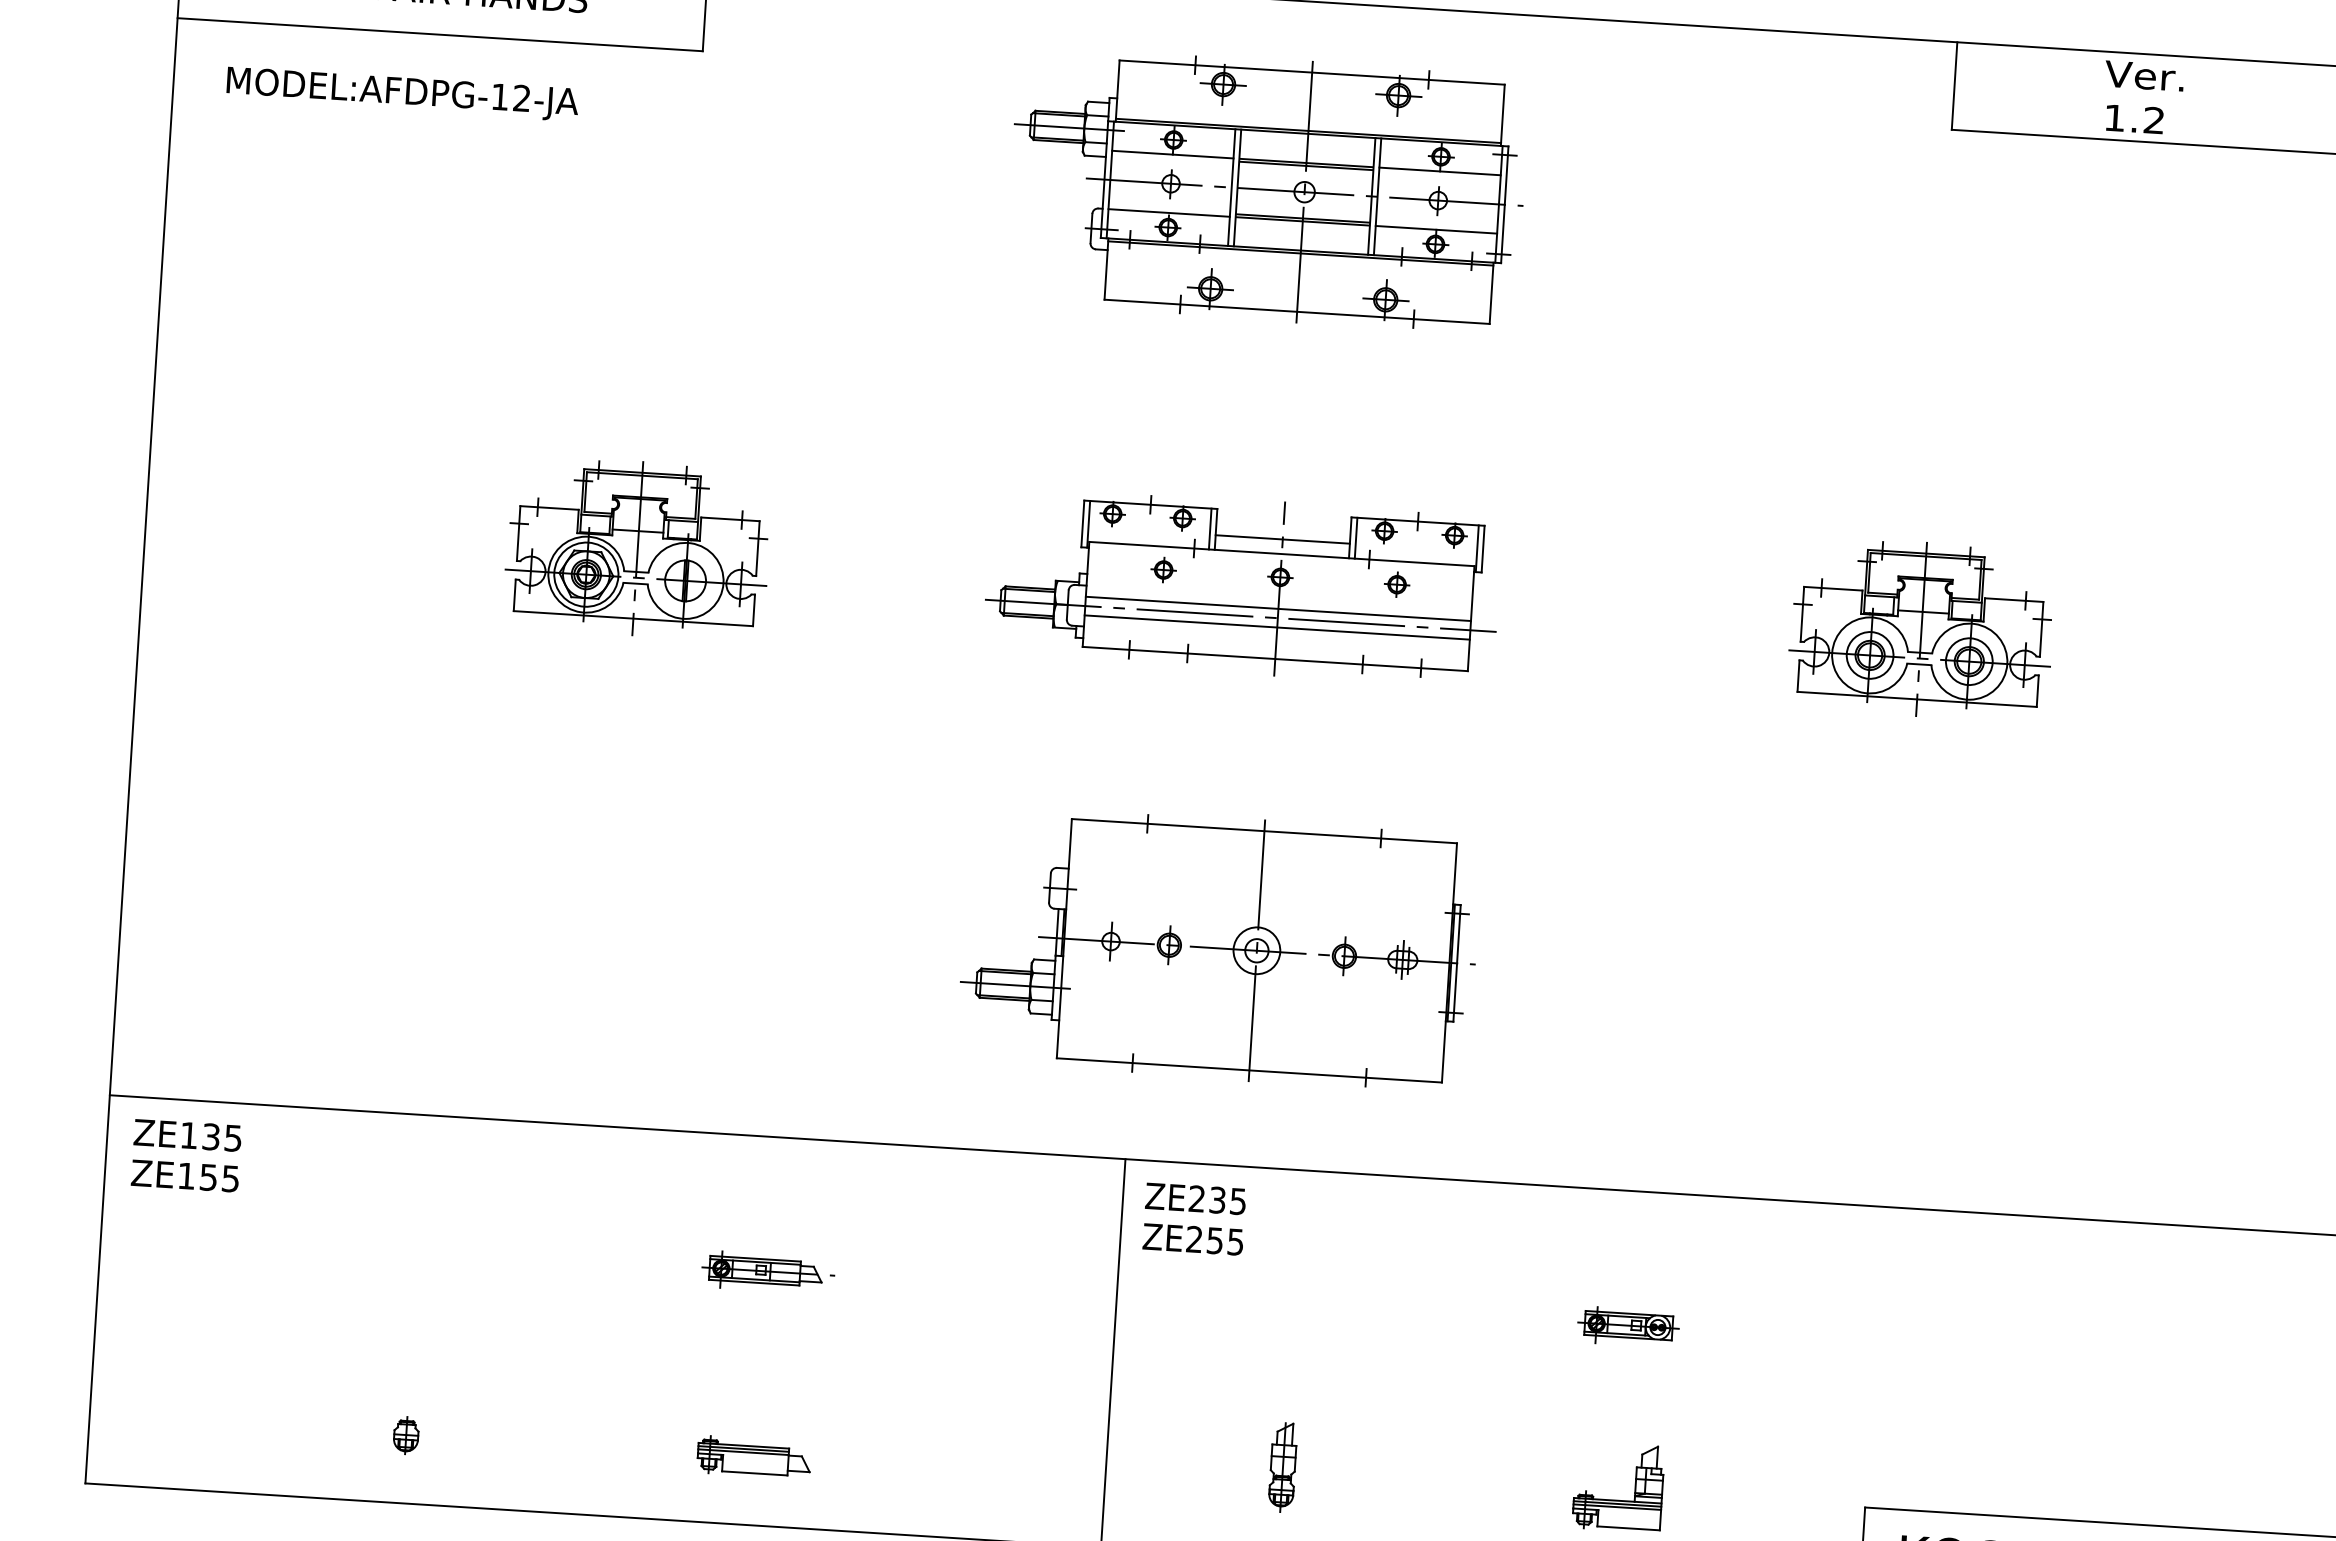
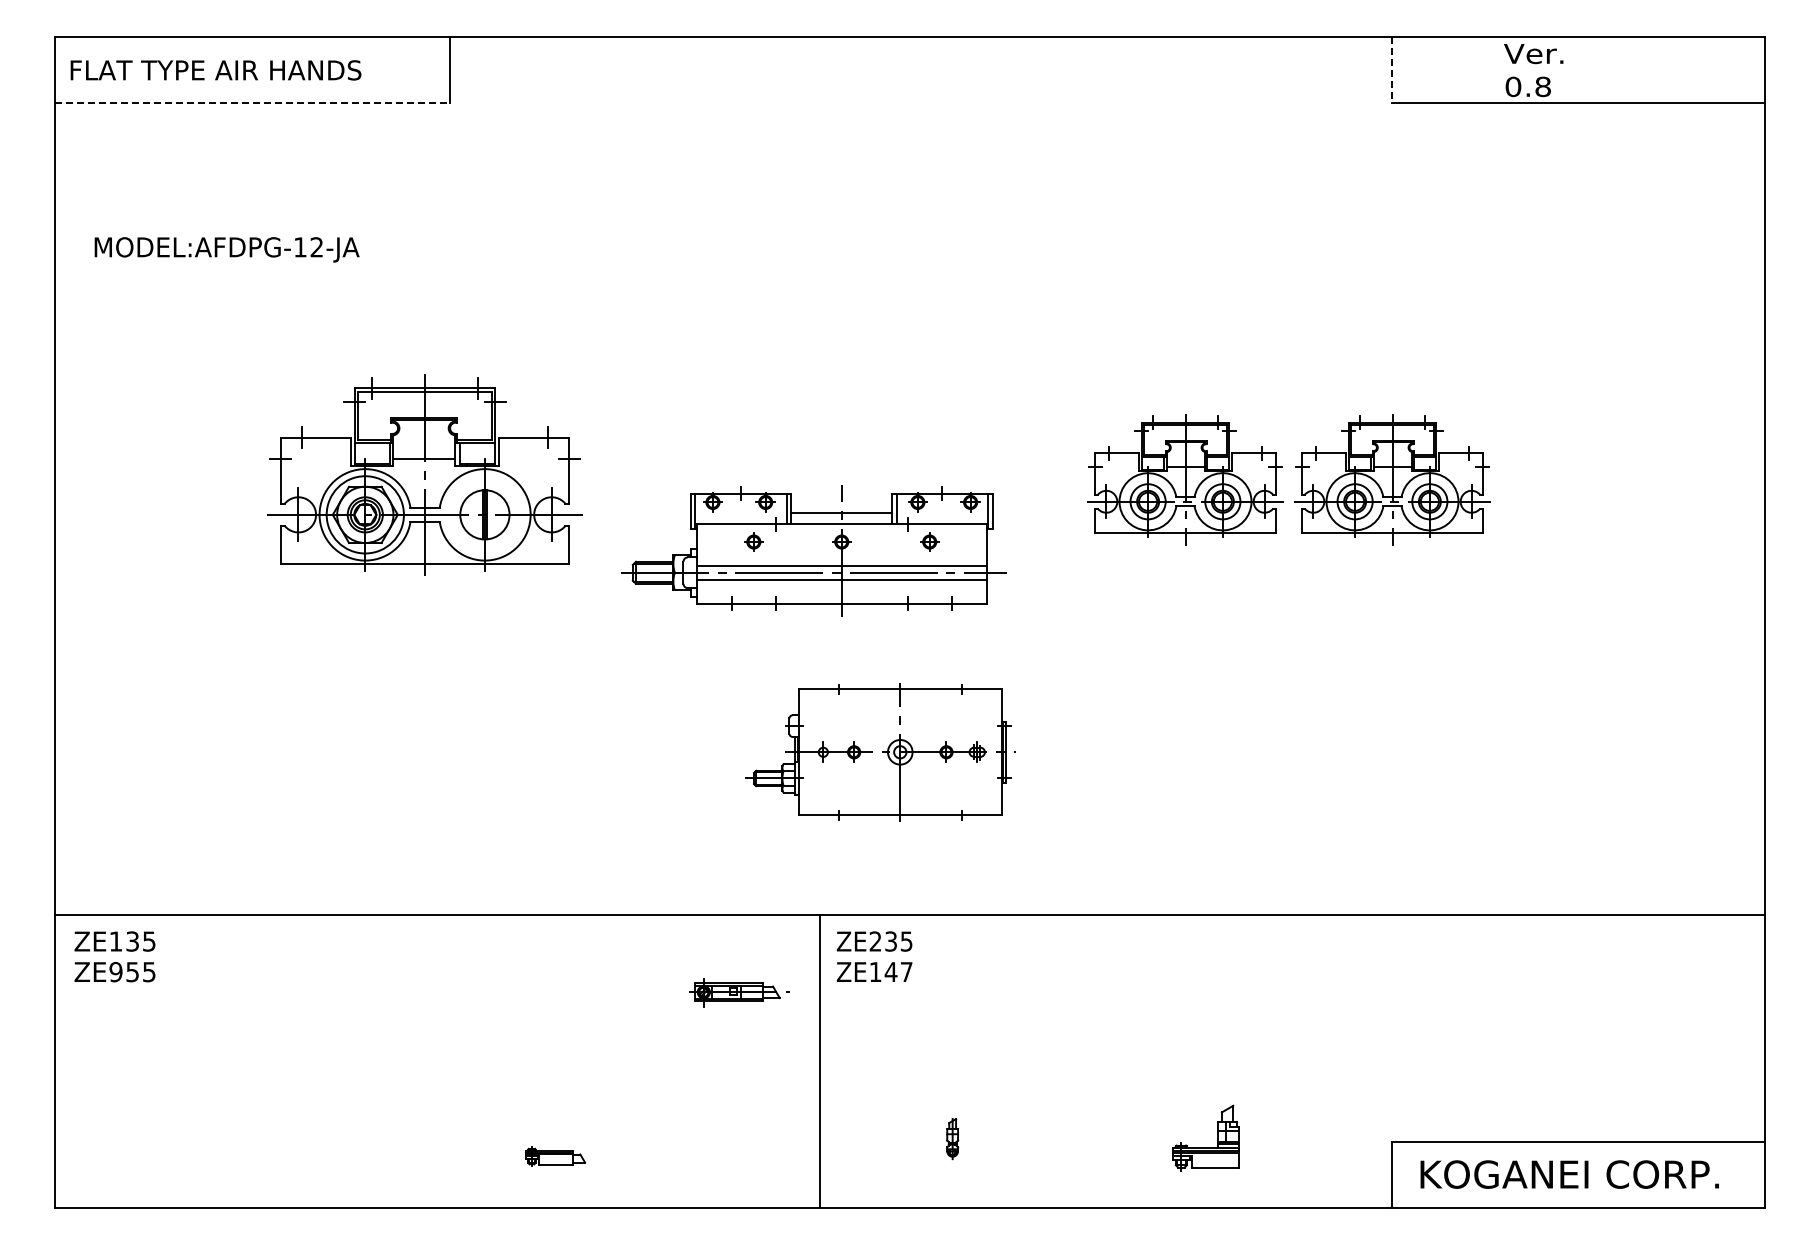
line: (440, 34) -> (252, 103), solid -> dashed
line: (1954, 86) -> (1391, 70), solid -> dashed
text: (401, 93) -> (226, 249), moved
text: (2133, 118) -> (1527, 86), 1.2 -> 0.8
part: (1267, 189) -> (880, 180), removed
part: (637, 548) -> (424, 479), size x1.6
part: (1242, 586) -> (813, 550), moved
part: (1646, 611) -> (1185, 479), added
part: (1219, 947) -> (880, 751), size x0.7
text: (185, 1176) -> (115, 972), ZE155 -> ZE955
text: (1214, 1241) -> (890, 972), ZE255 -> ZE147
part: (768, 1271) -> (739, 992), moved
part: (1628, 1327) -> (1205, 1017), removed
part: (406, 1435) -> (293, 1156), removed
part: (754, 1457) -> (555, 1156), size x0.7
part: (1282, 1466) -> (952, 1138), size x0.6

